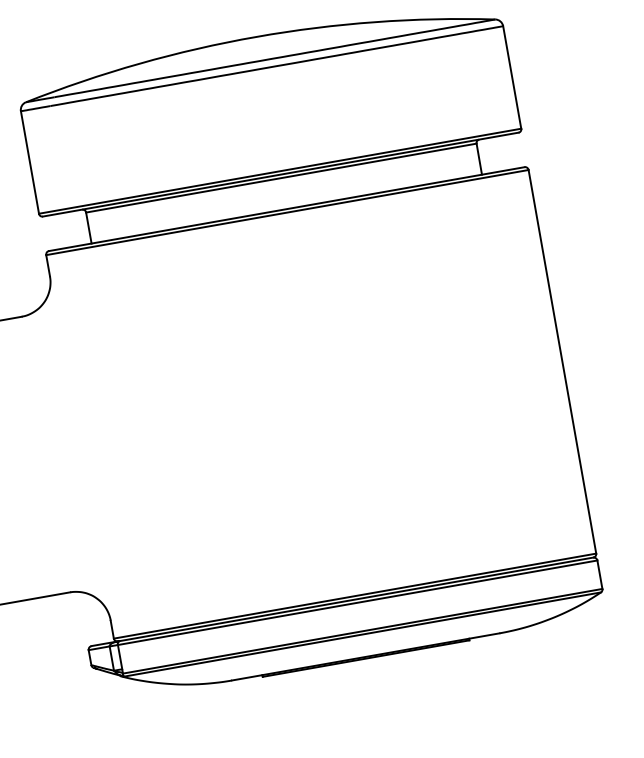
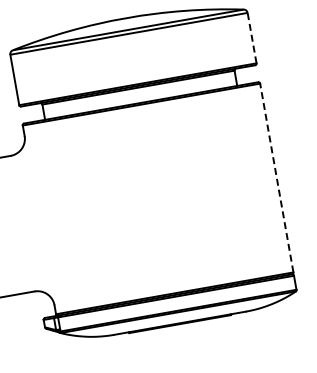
line: (513, 78) -> (252, 38), solid -> dashed
line: (561, 362) -> (276, 178), solid -> dashed

